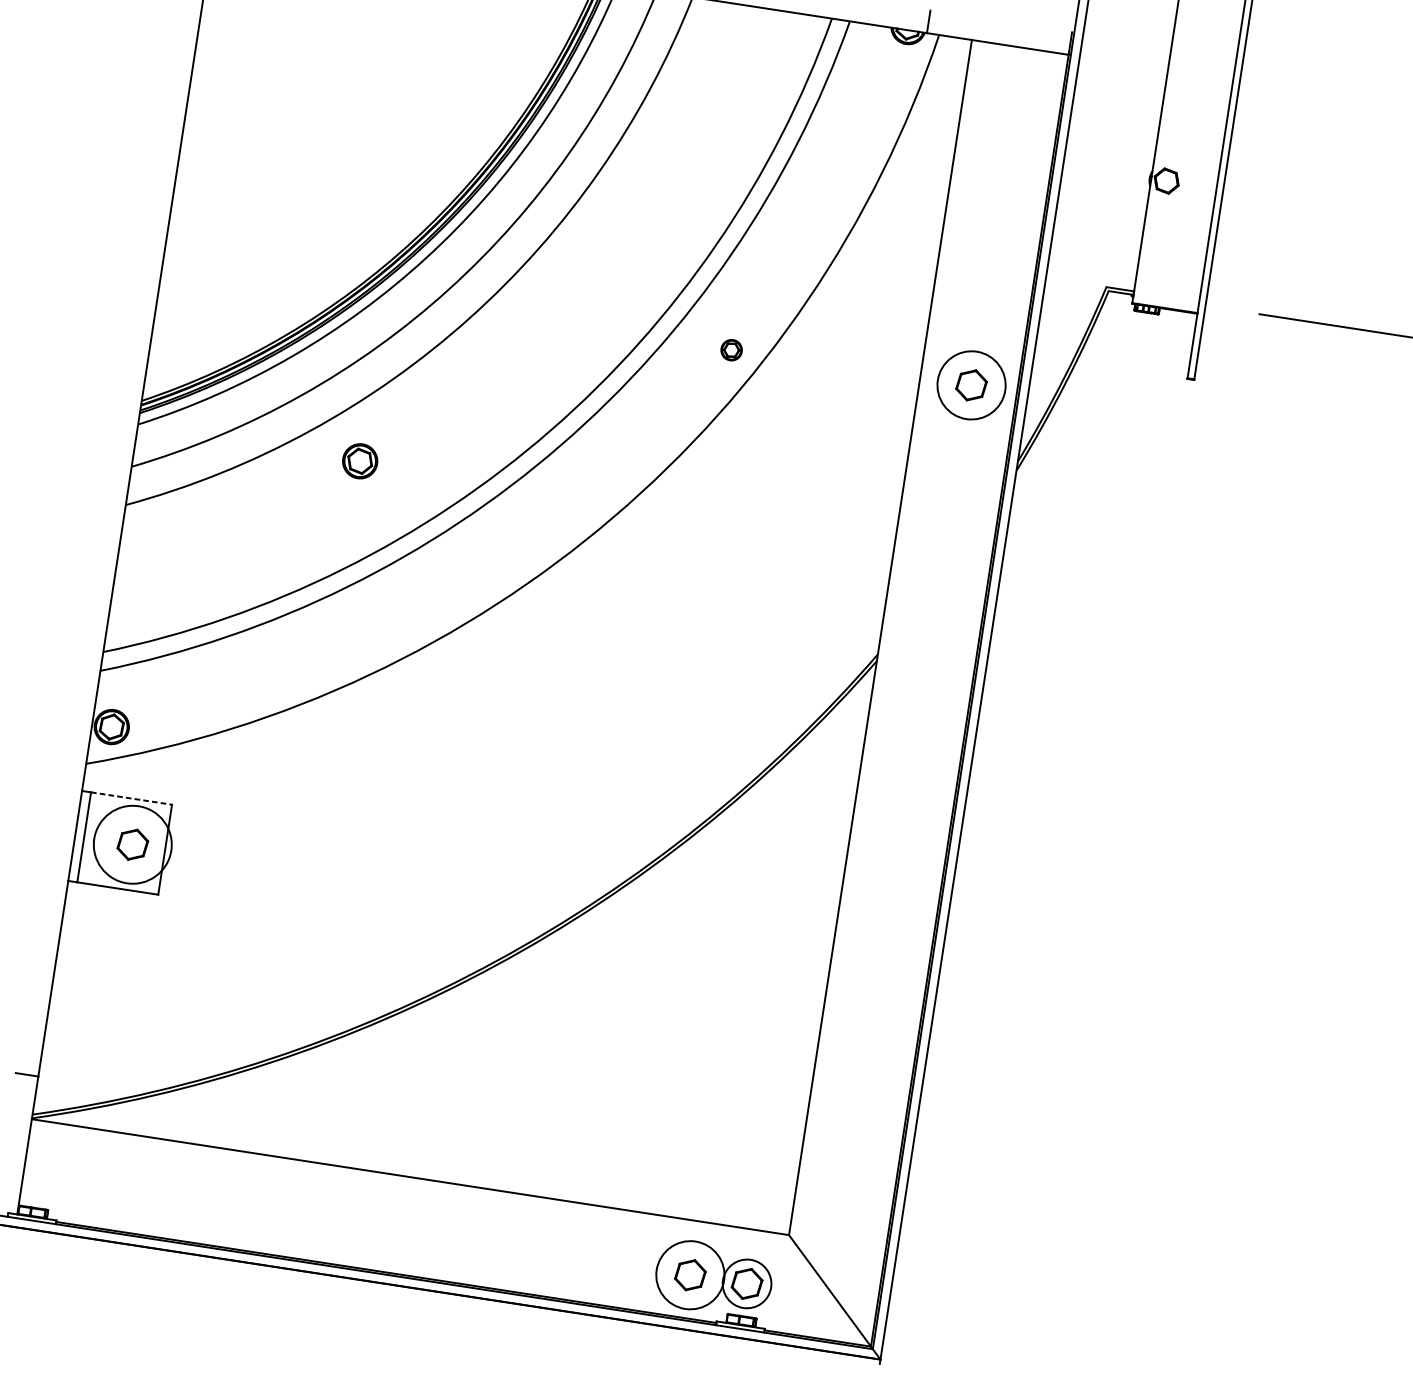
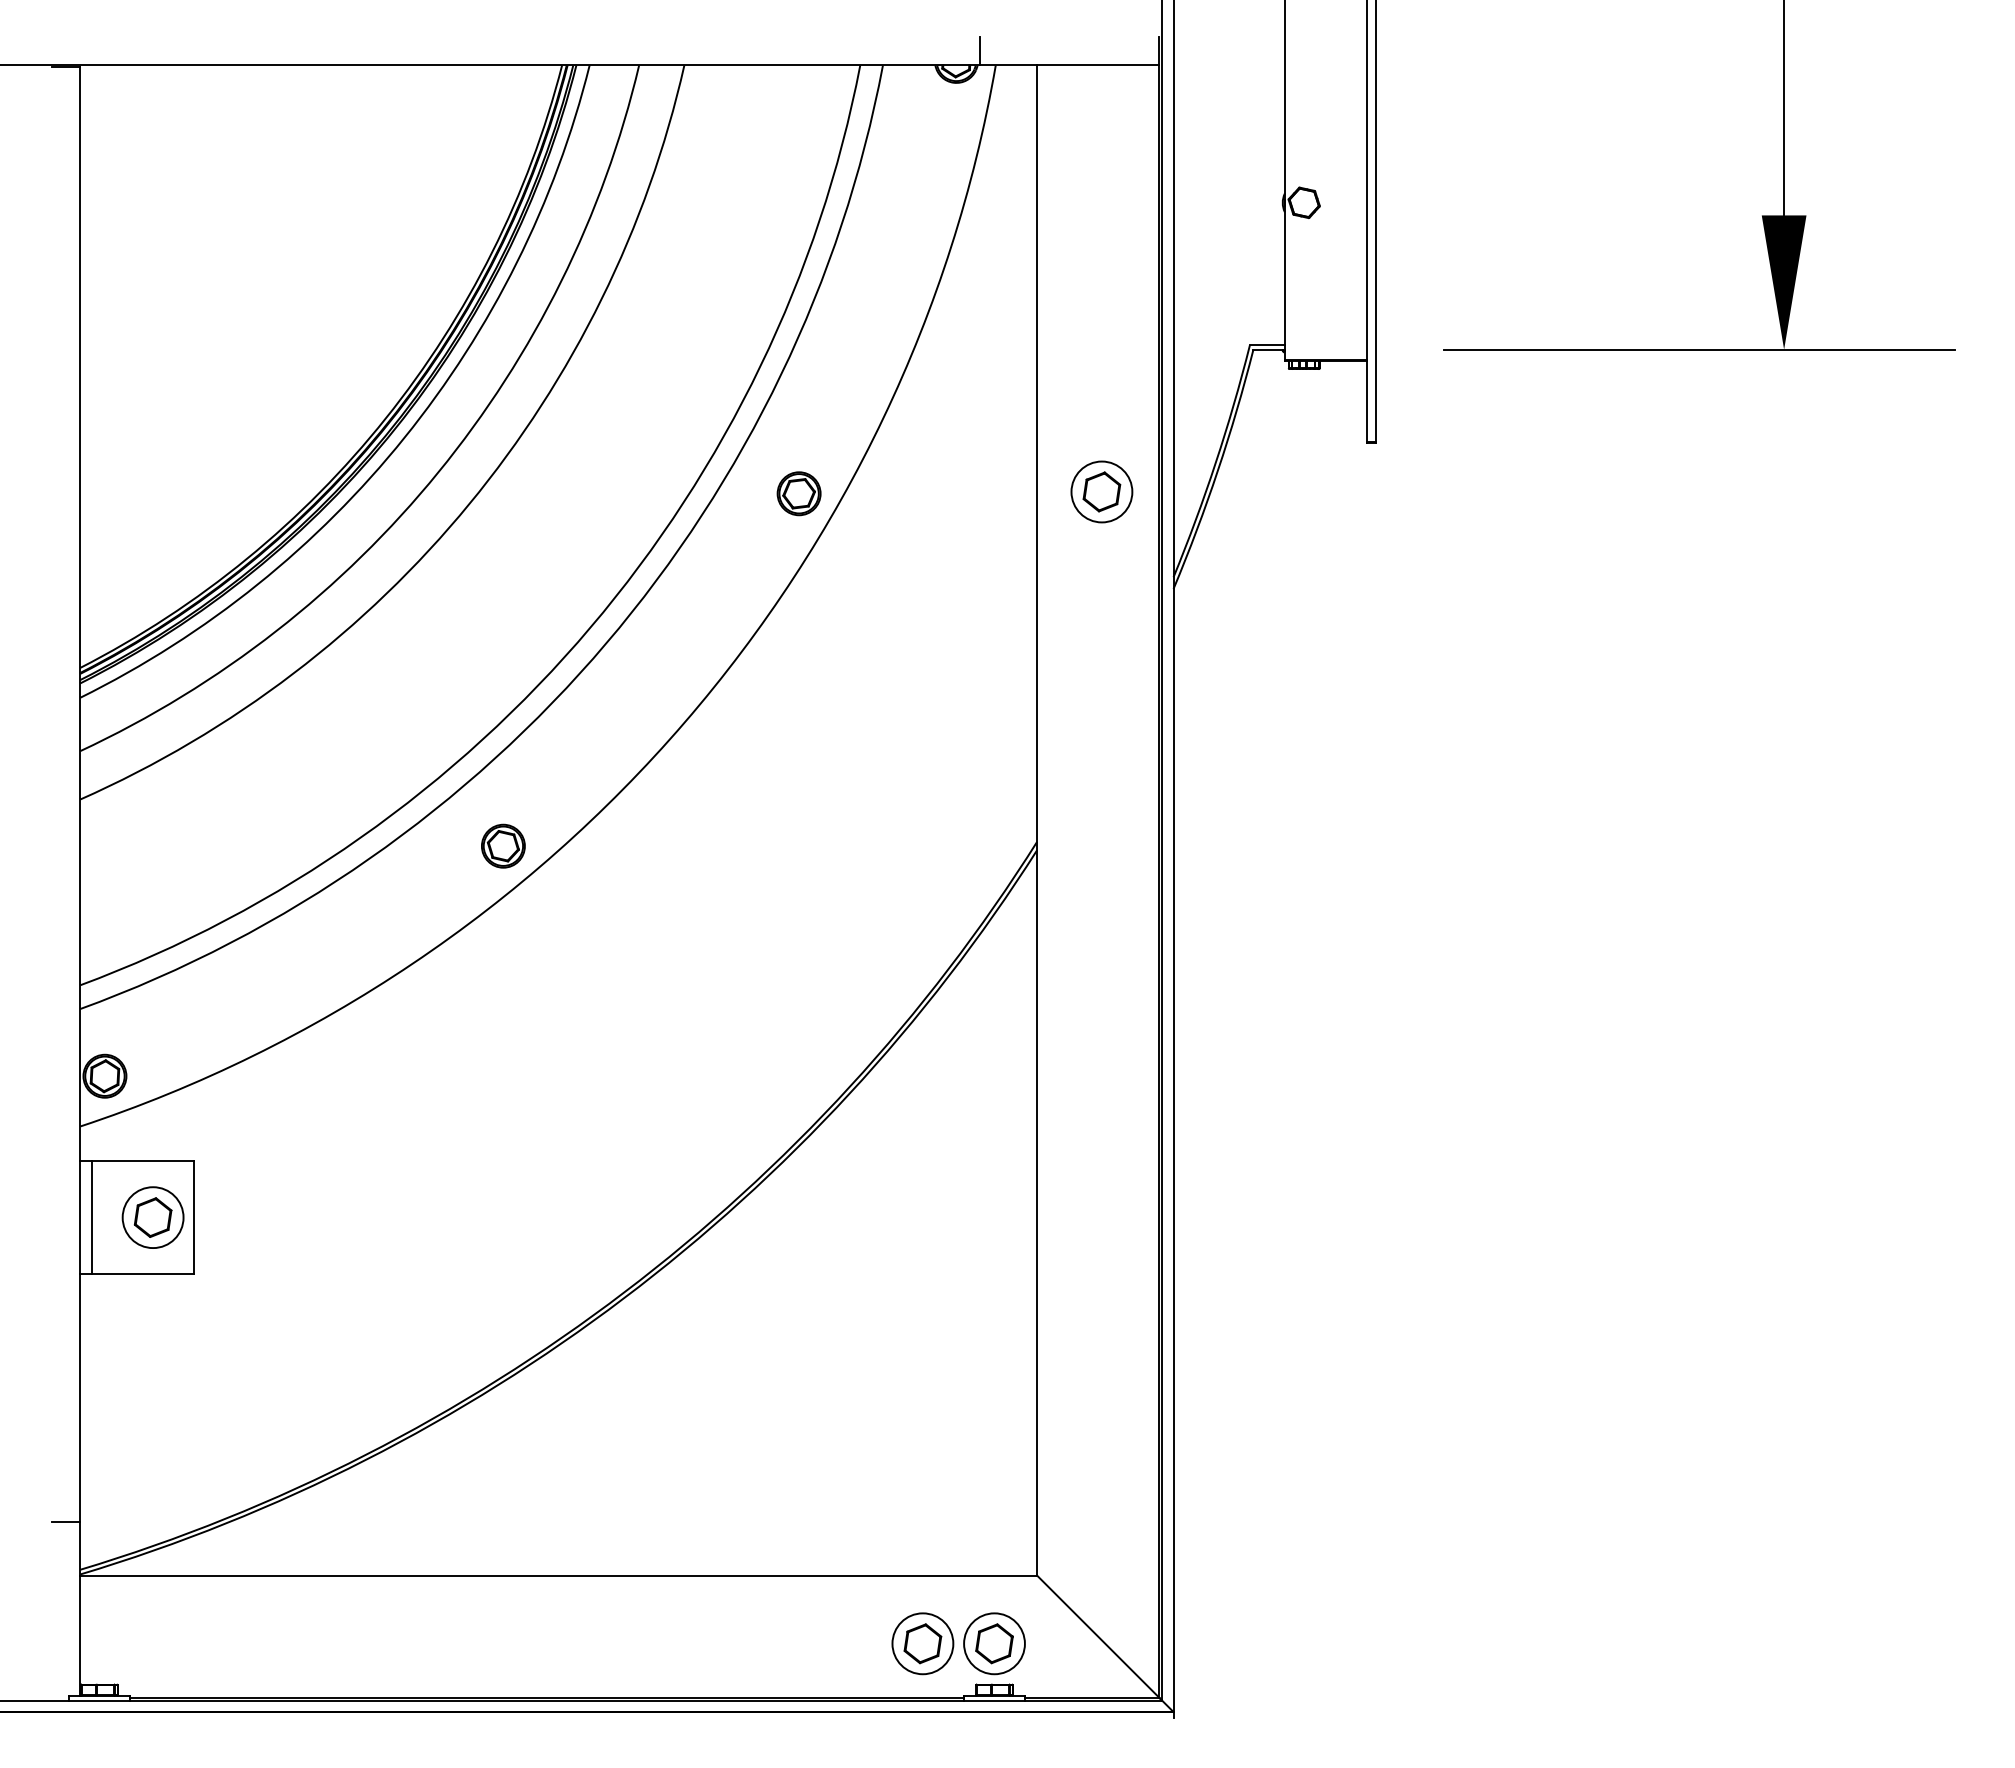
part: (731, 349) -> (798, 493), size x1.67
circle: (971, 384) -> (1101, 491), size x0.71
part: (360, 460) -> (503, 845), moved
line: (132, 798) -> (143, 1160), dashed -> solid
circle: (132, 844) -> (152, 1217), size x0.62
circle: (690, 1274) -> (922, 1643), size x0.71

